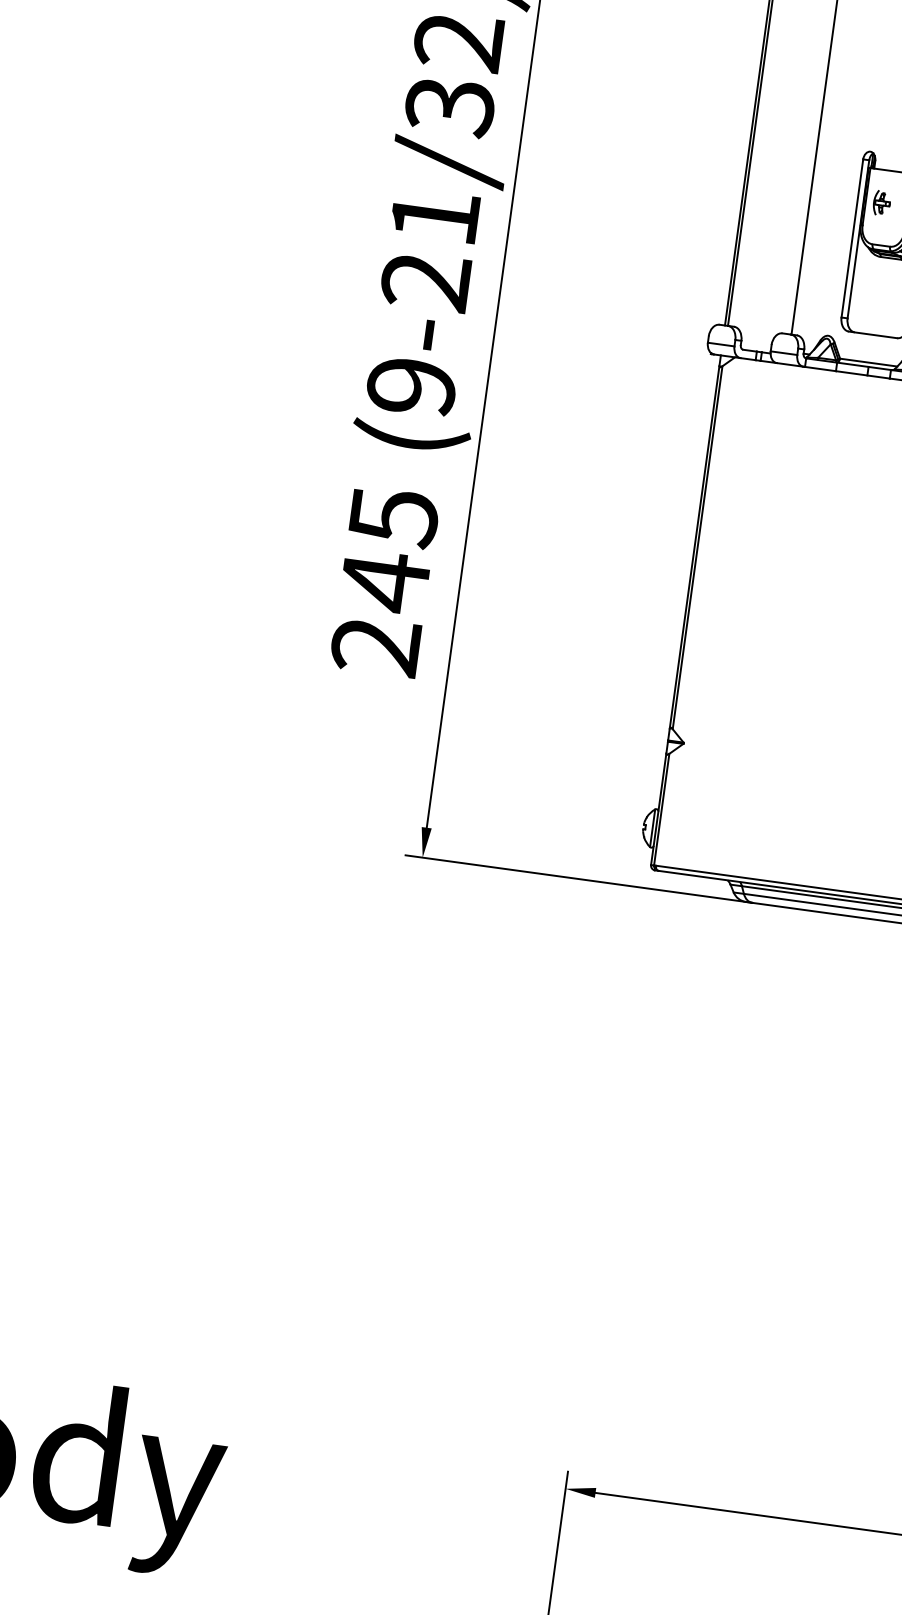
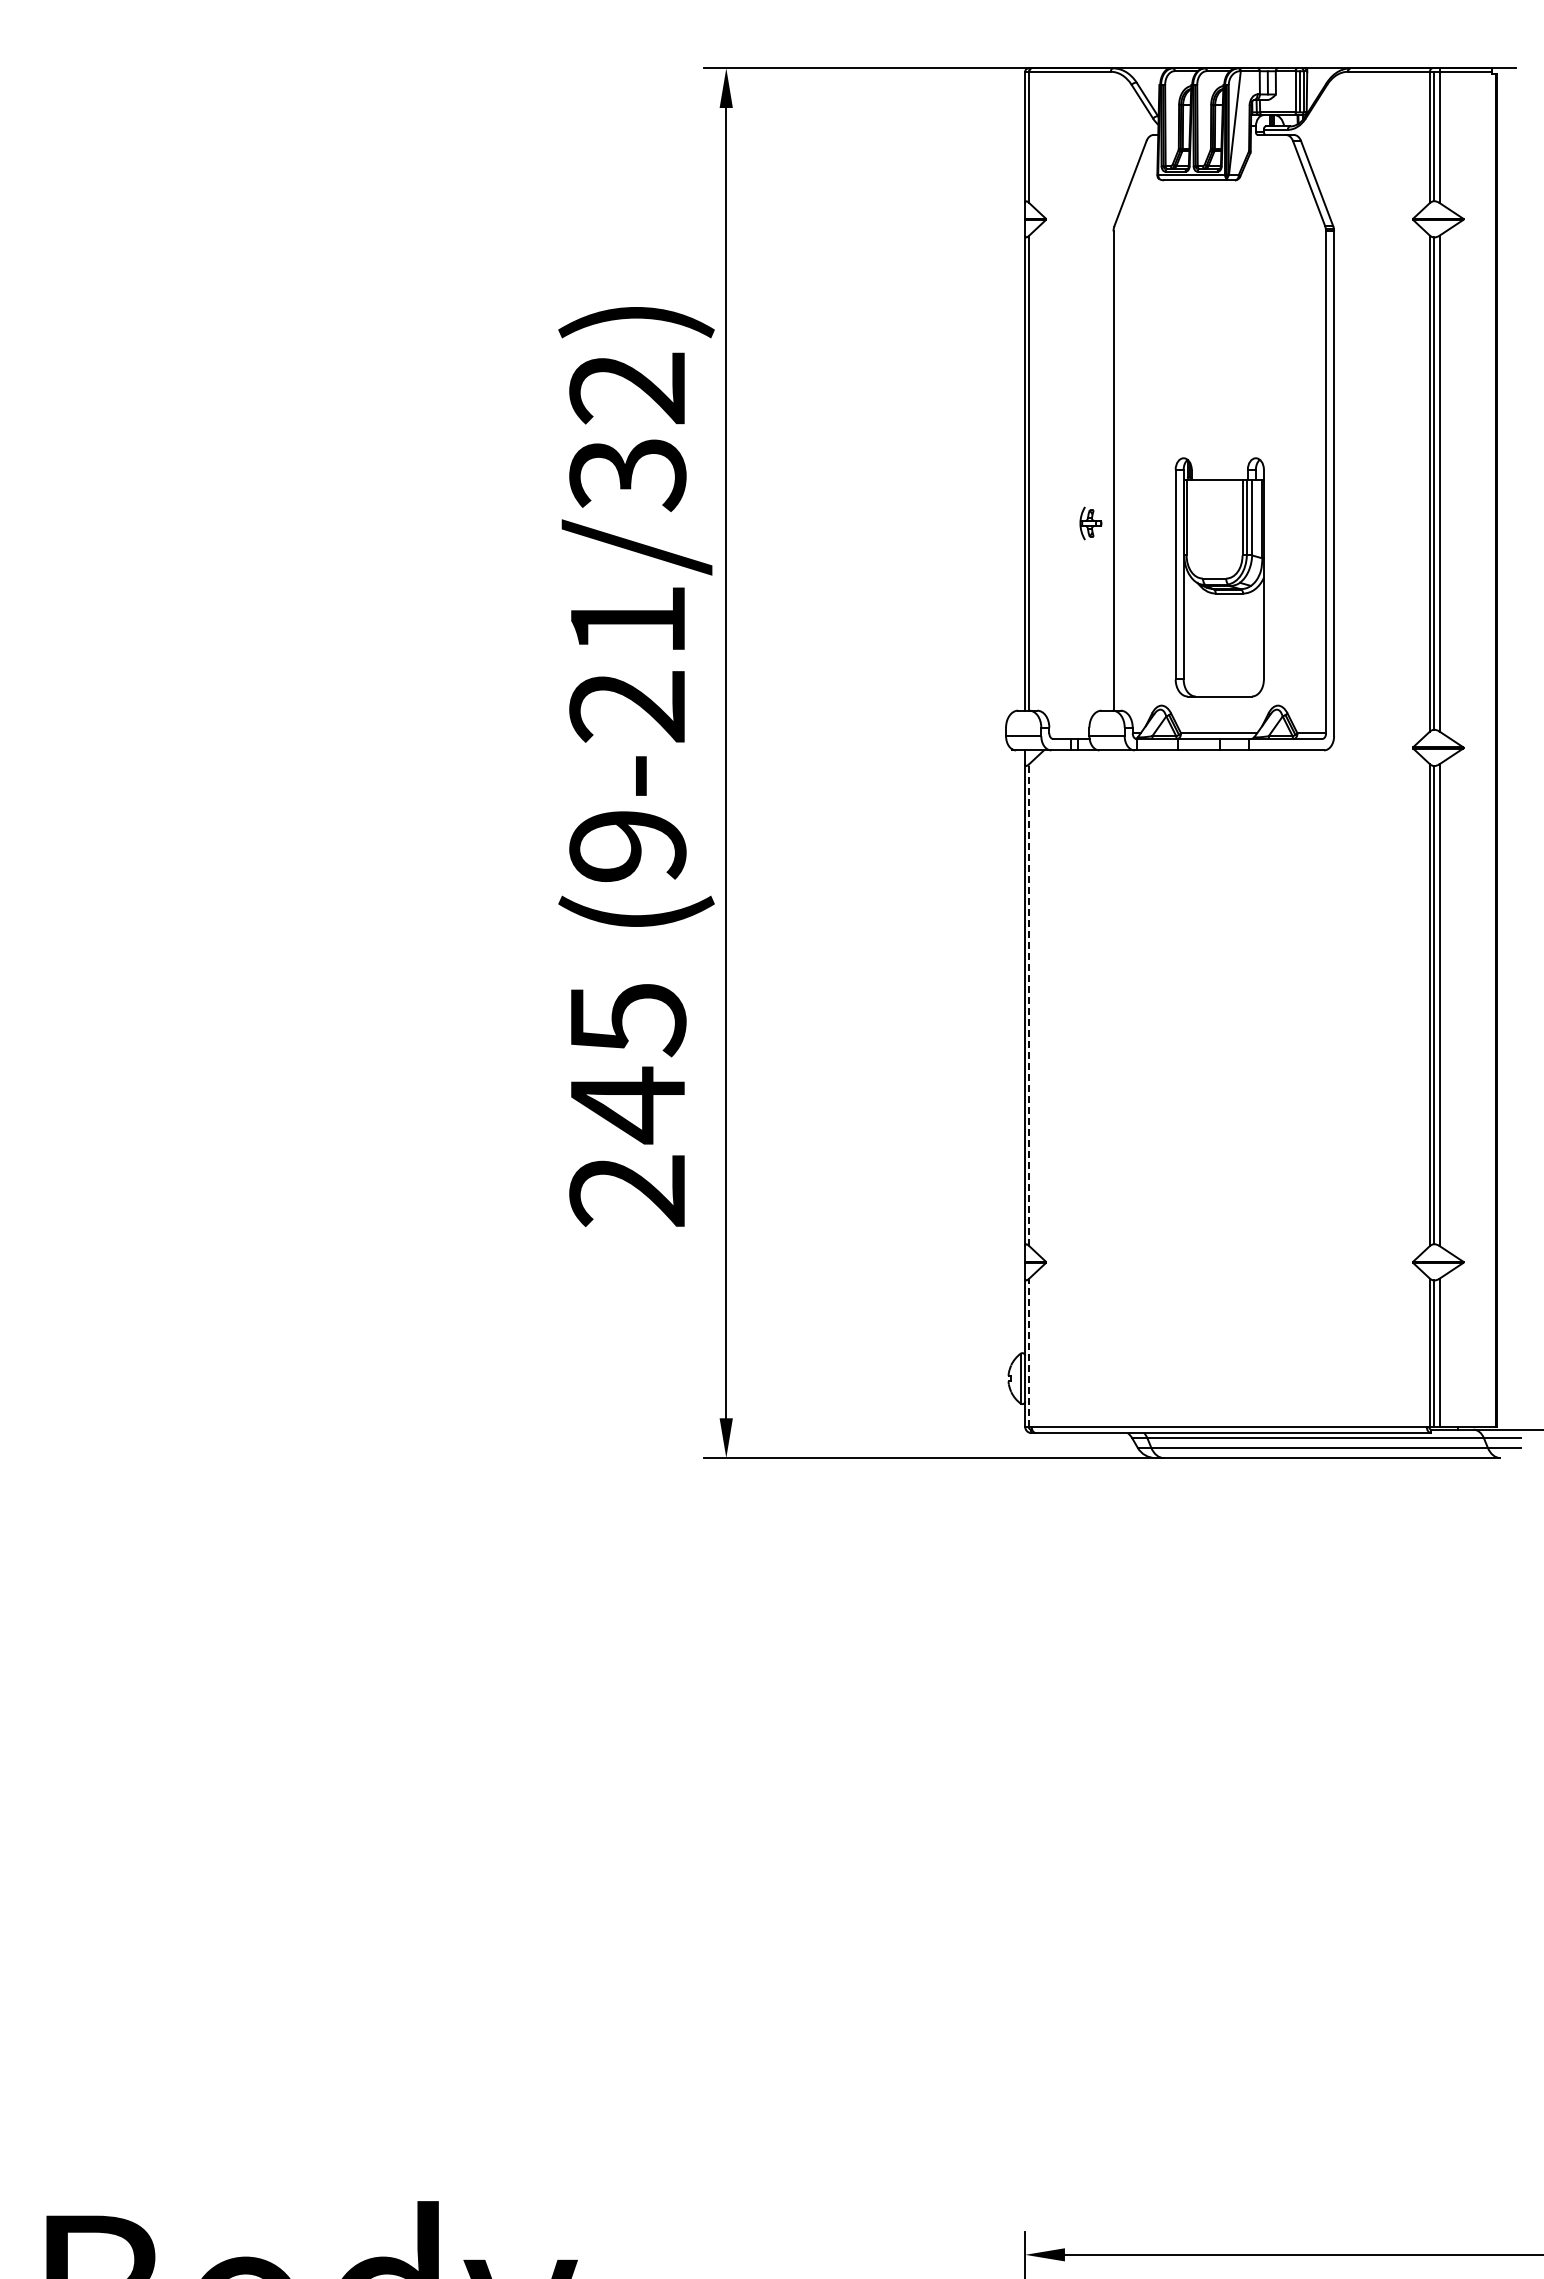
part: (881, 203) -> (1090, 523), moved
line: (697, 548) -> (1029, 1005), solid -> dashed
line: (661, 809) -> (1029, 1352), solid -> dashed

